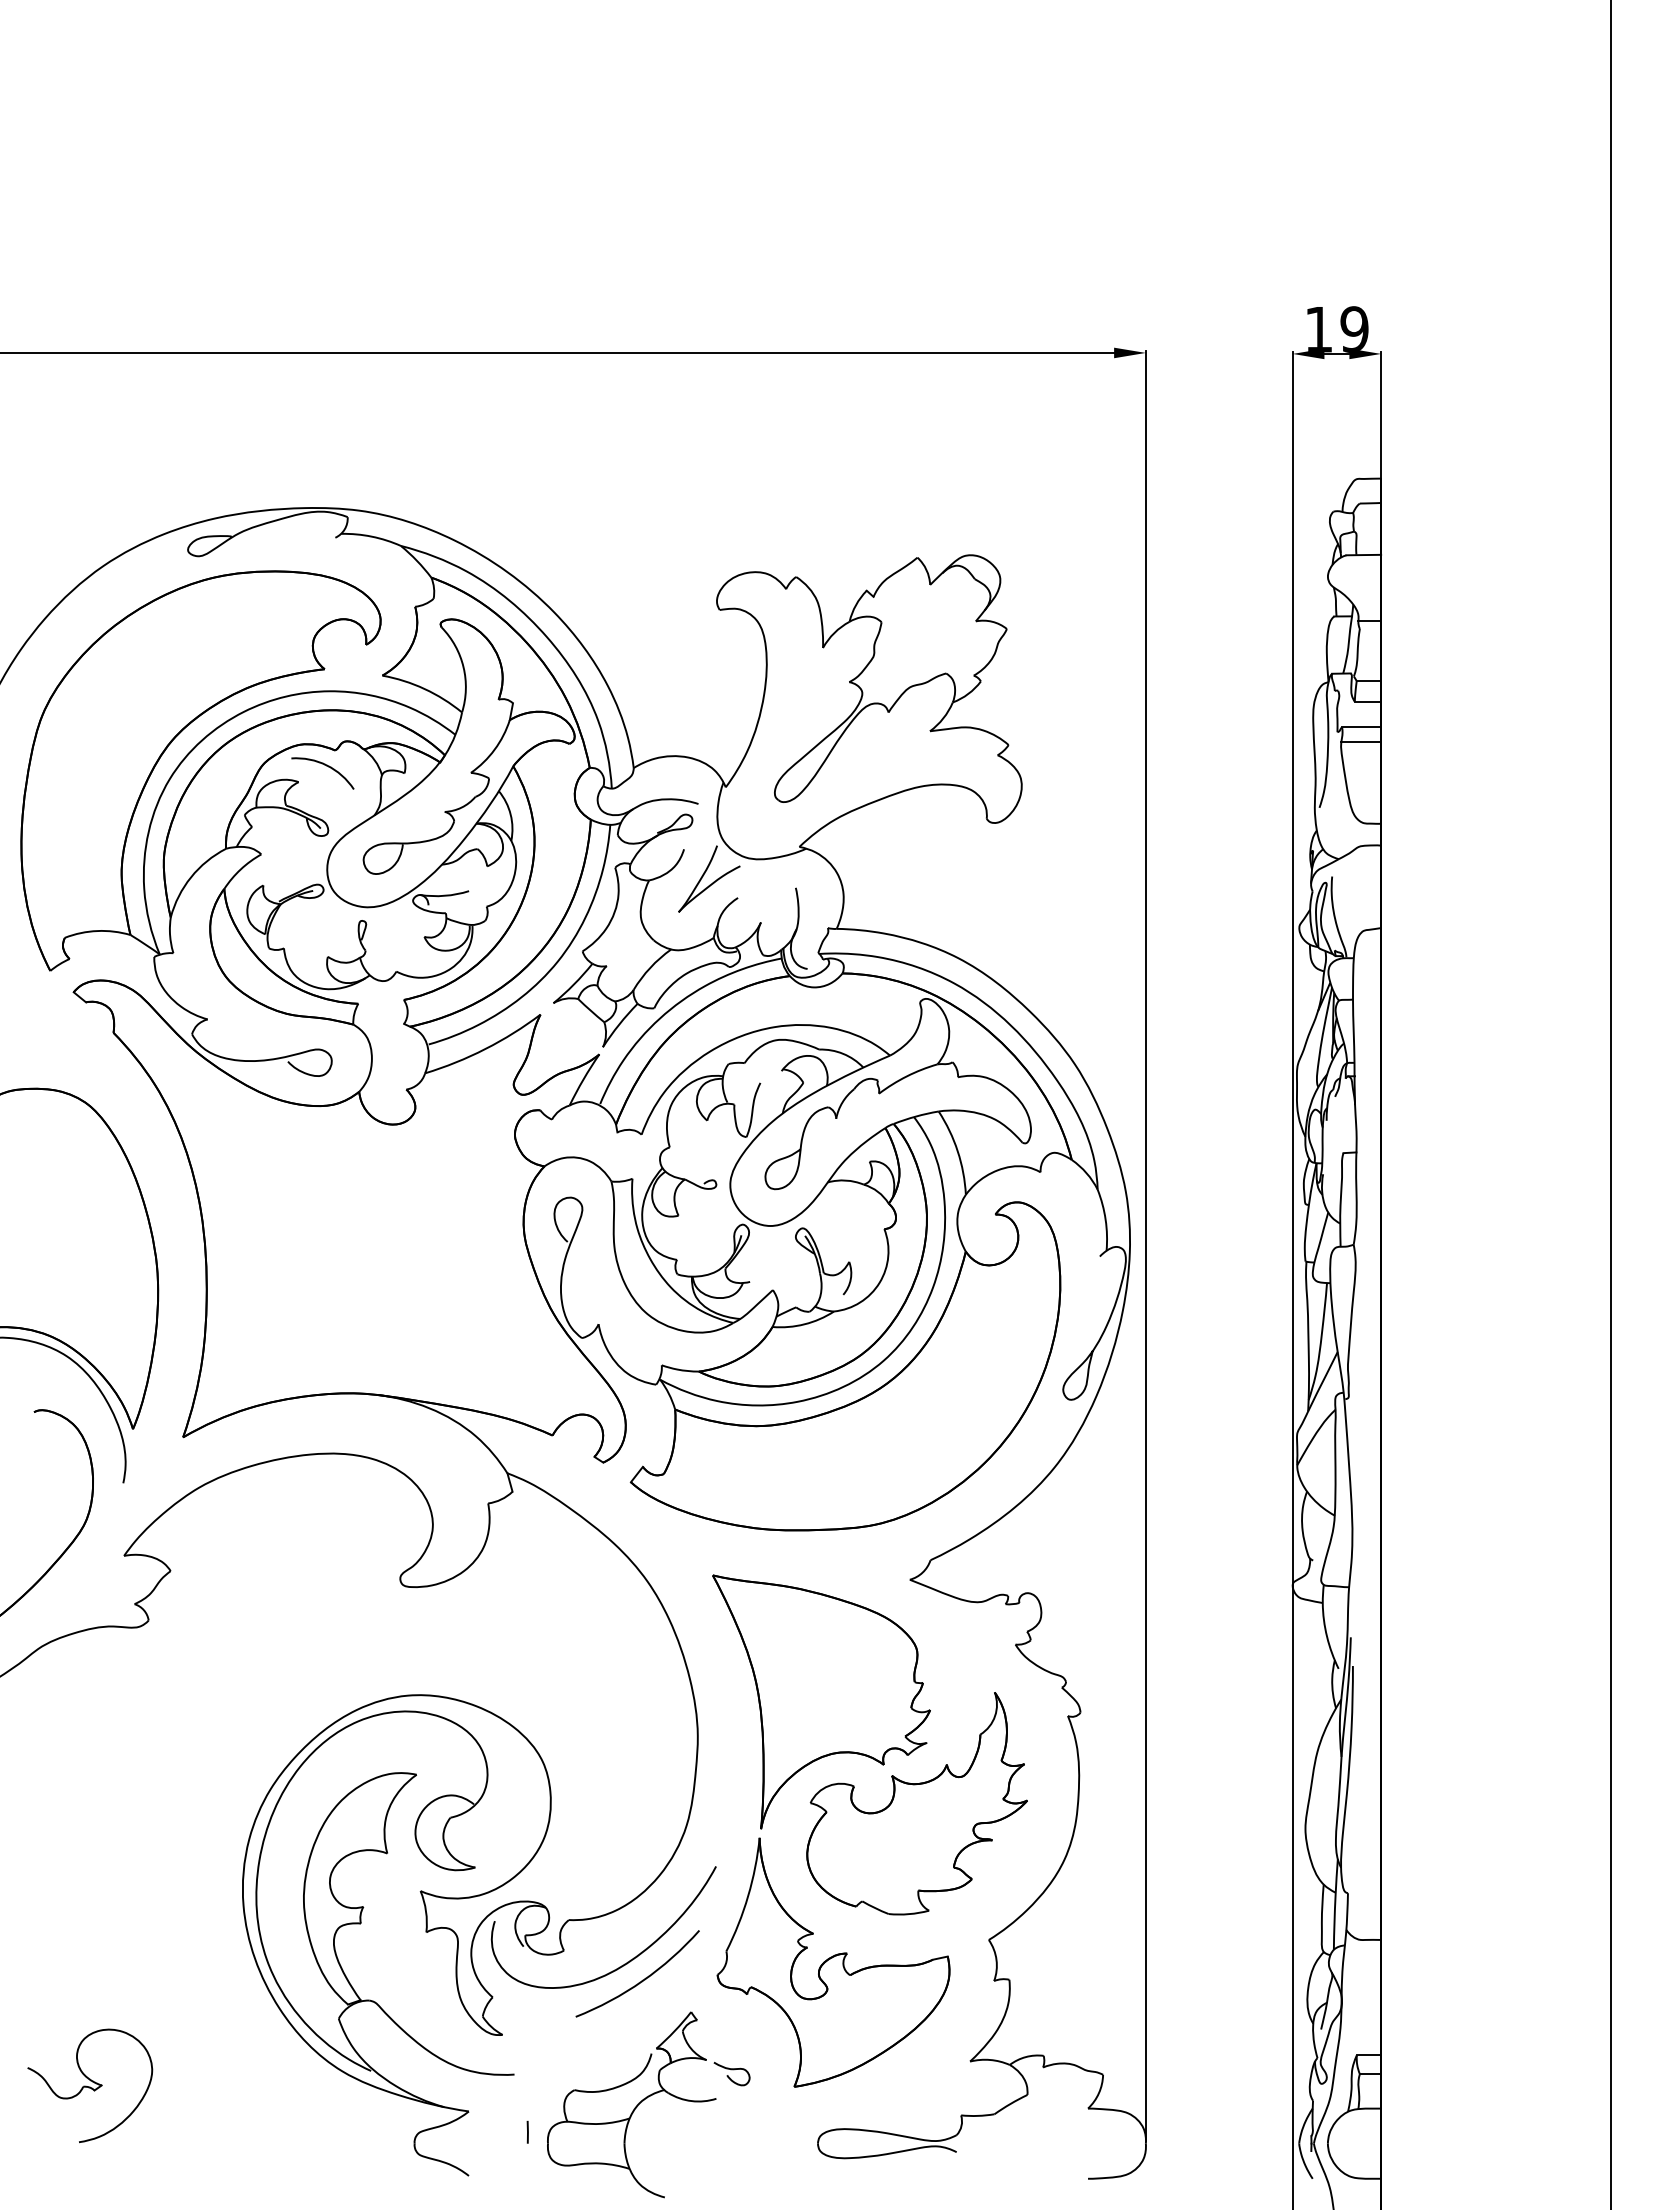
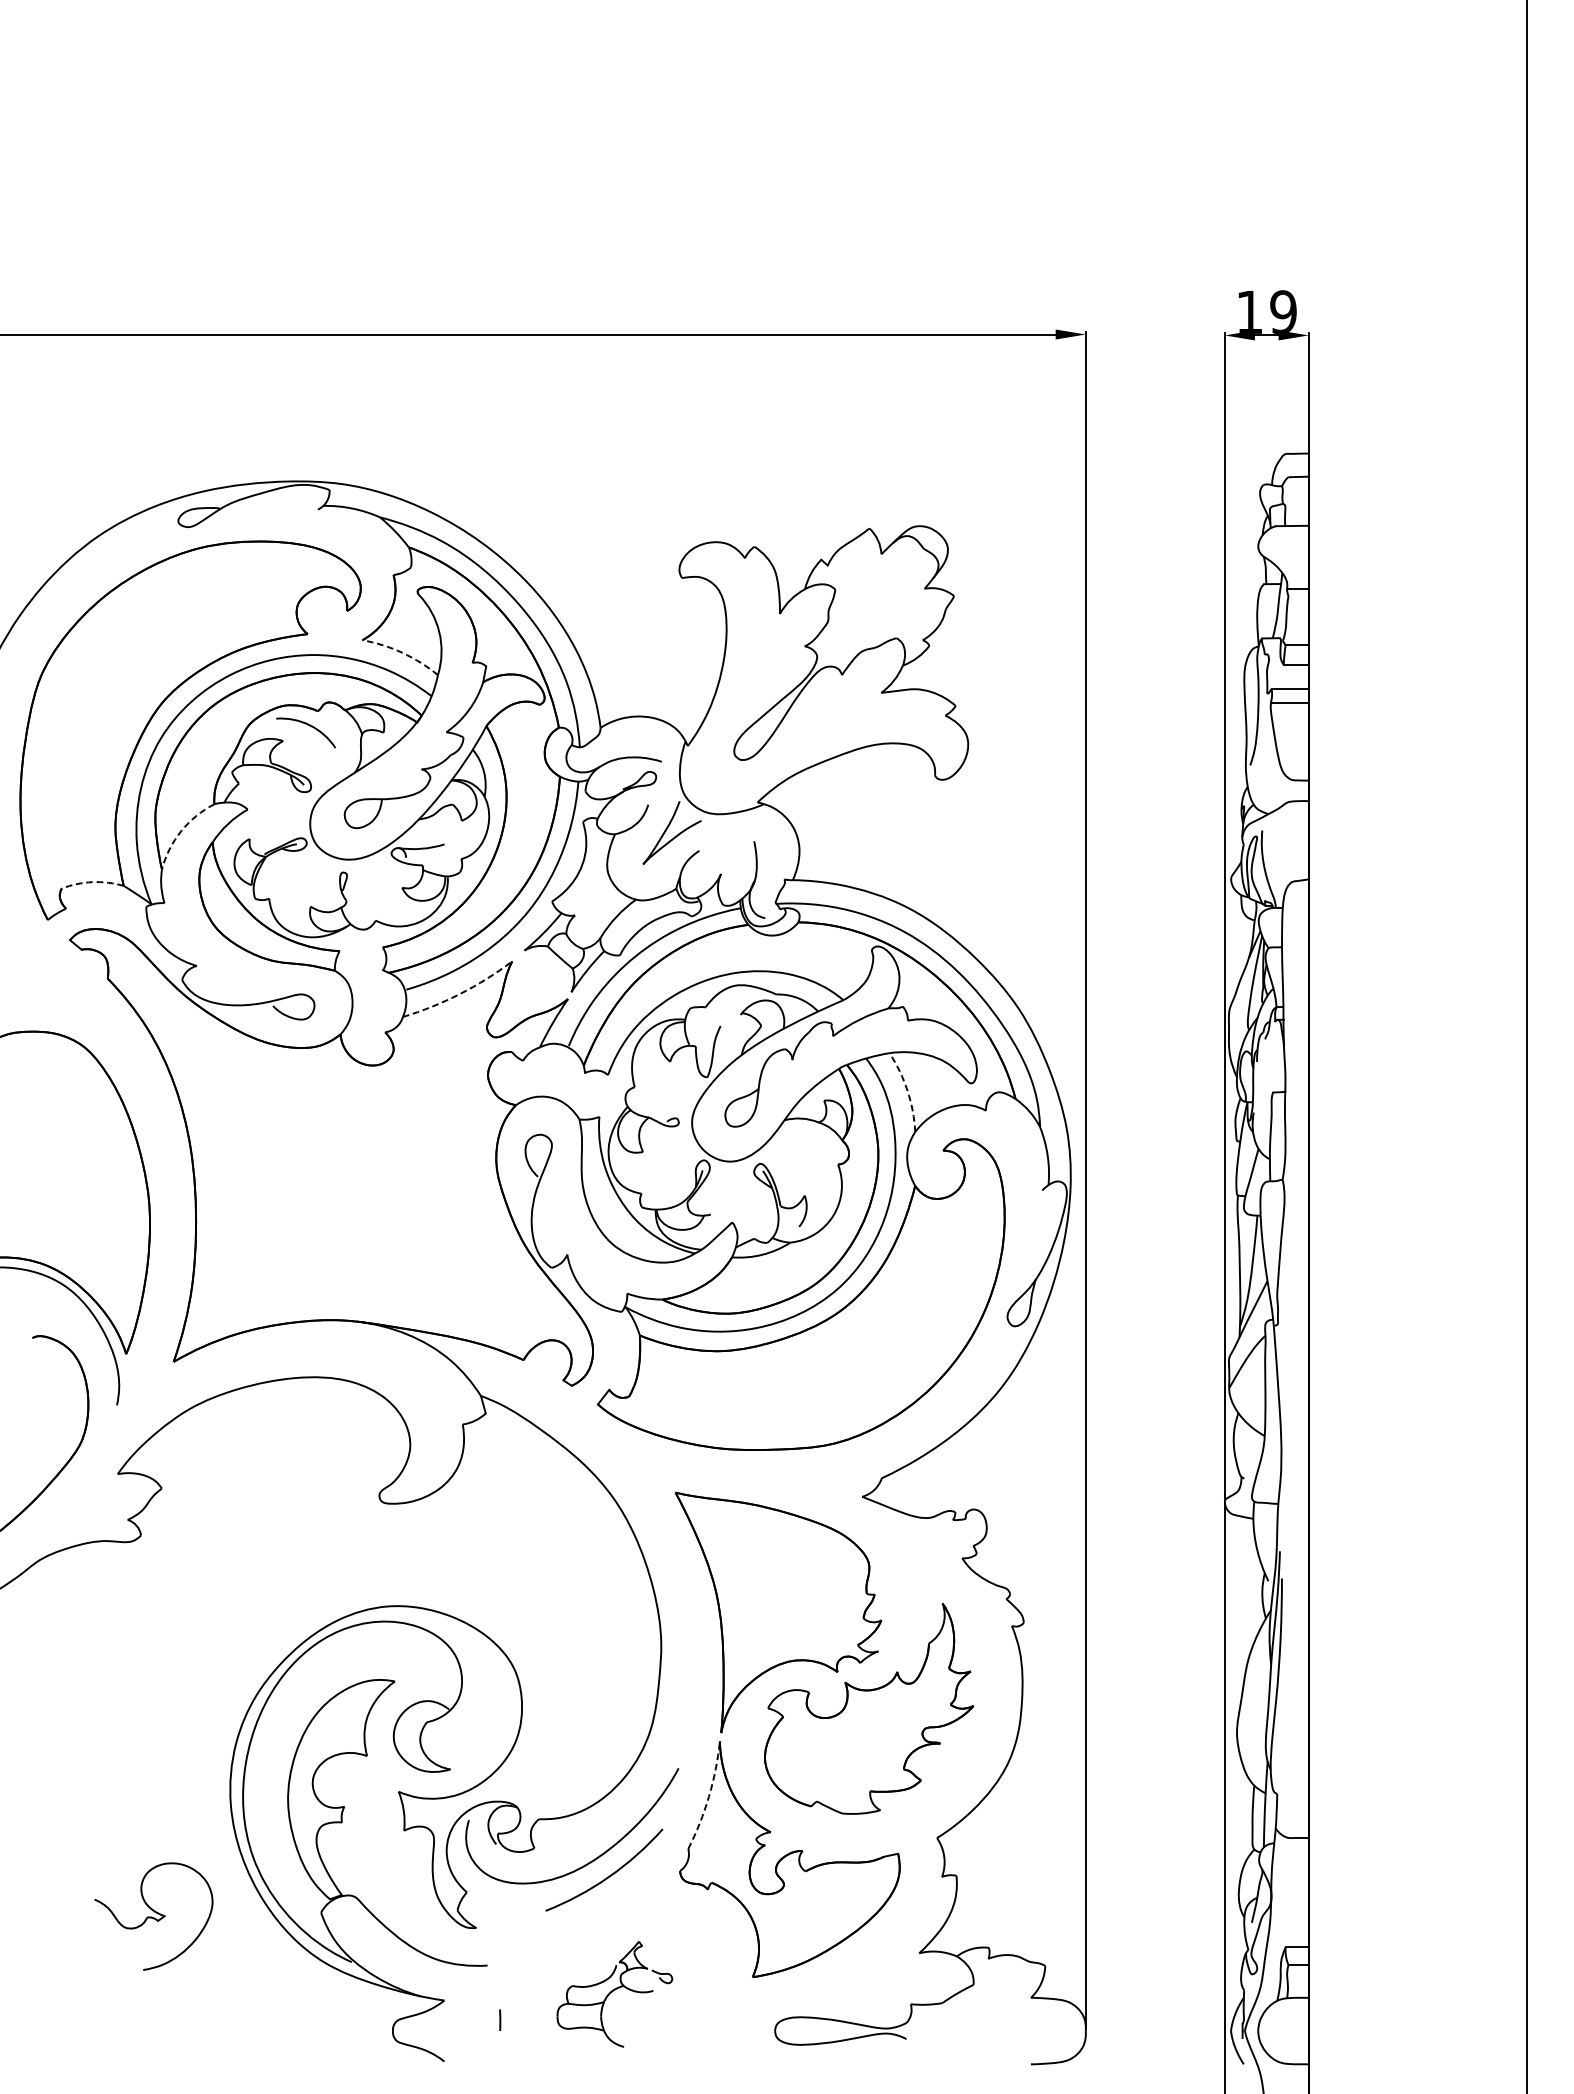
arc: (424, 689) -> (402, 653), solid -> dashed
arc: (191, 877) -> (181, 831), solid -> dashed
arc: (97, 931) -> (92, 882), solid -> dashed
arc: (485, 1049) -> (460, 994), solid -> dashed
arc: (957, 1151) -> (907, 1091), solid -> dashed
arc: (748, 1896) -> (709, 1796), solid -> dashed
part: (90, 2085) -> (154, 1916), moved
part: (648, 2104) -> (614, 1993), size x0.6

